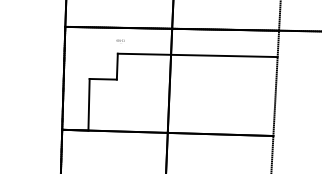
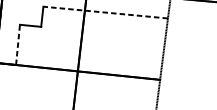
line: (197, 55) -> (105, 12), solid -> dashed
line: (89, 104) -> (18, 44), solid -> dashed

